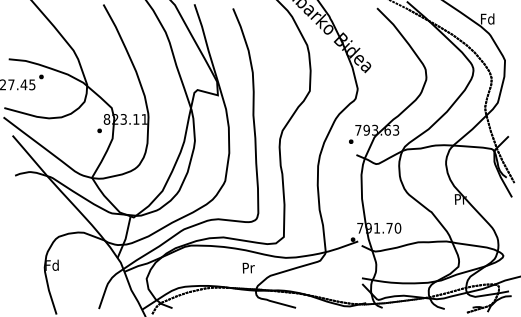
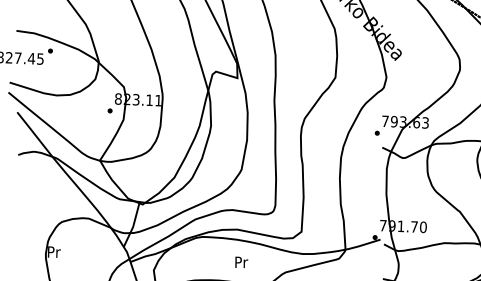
text: (51, 264) -> (53, 251), Fd -> Pr
text: (248, 267) -> (241, 261), moved

